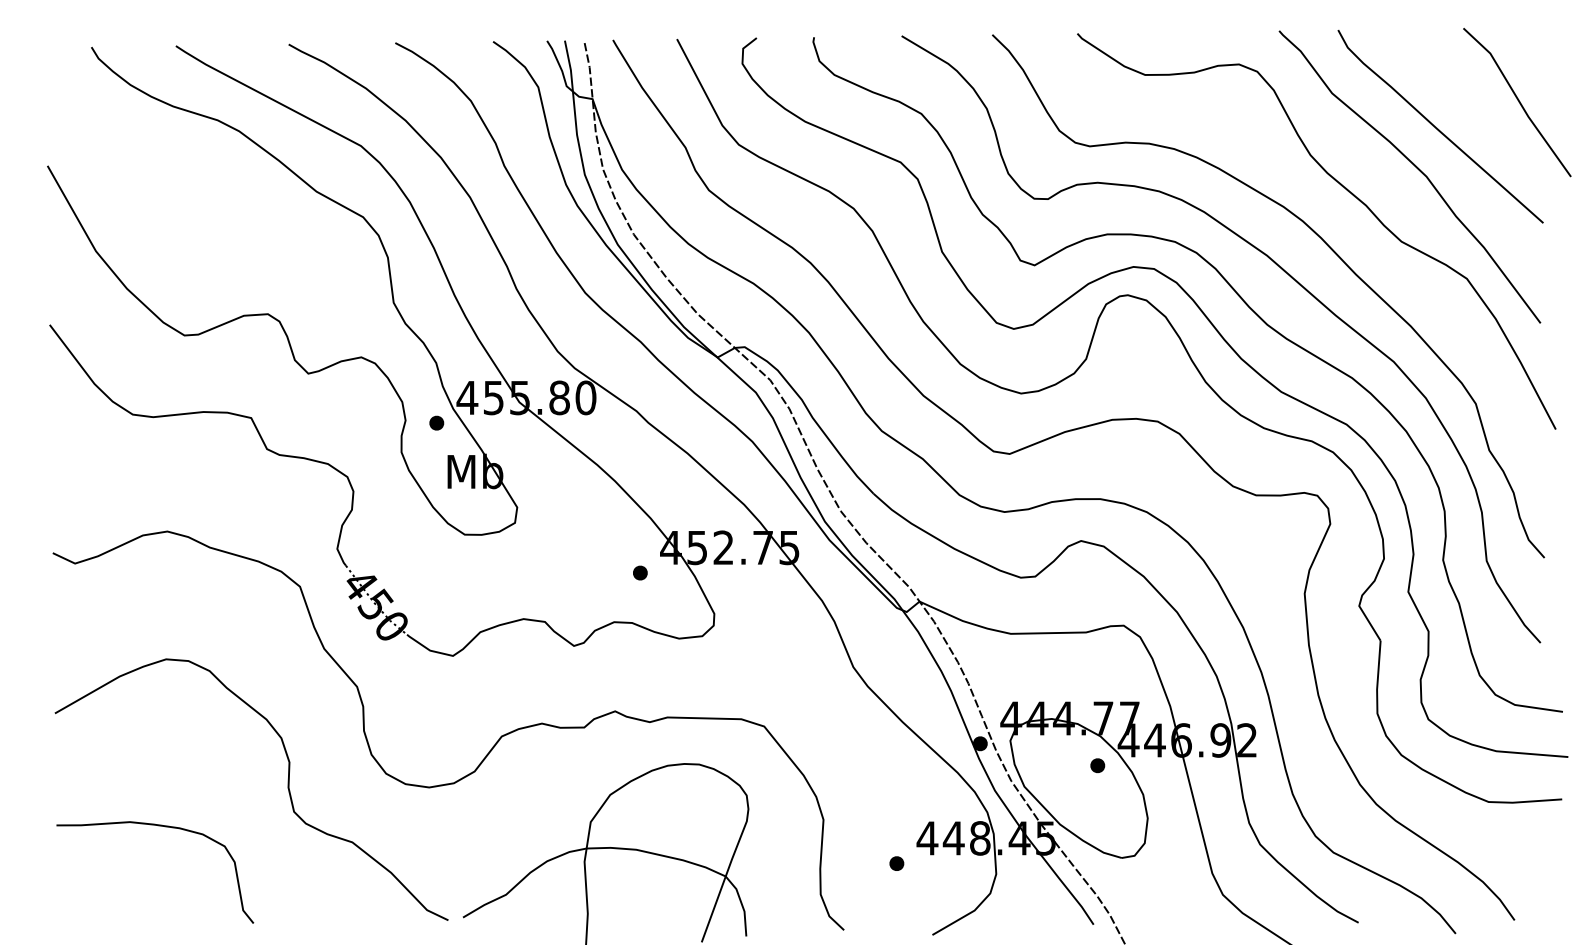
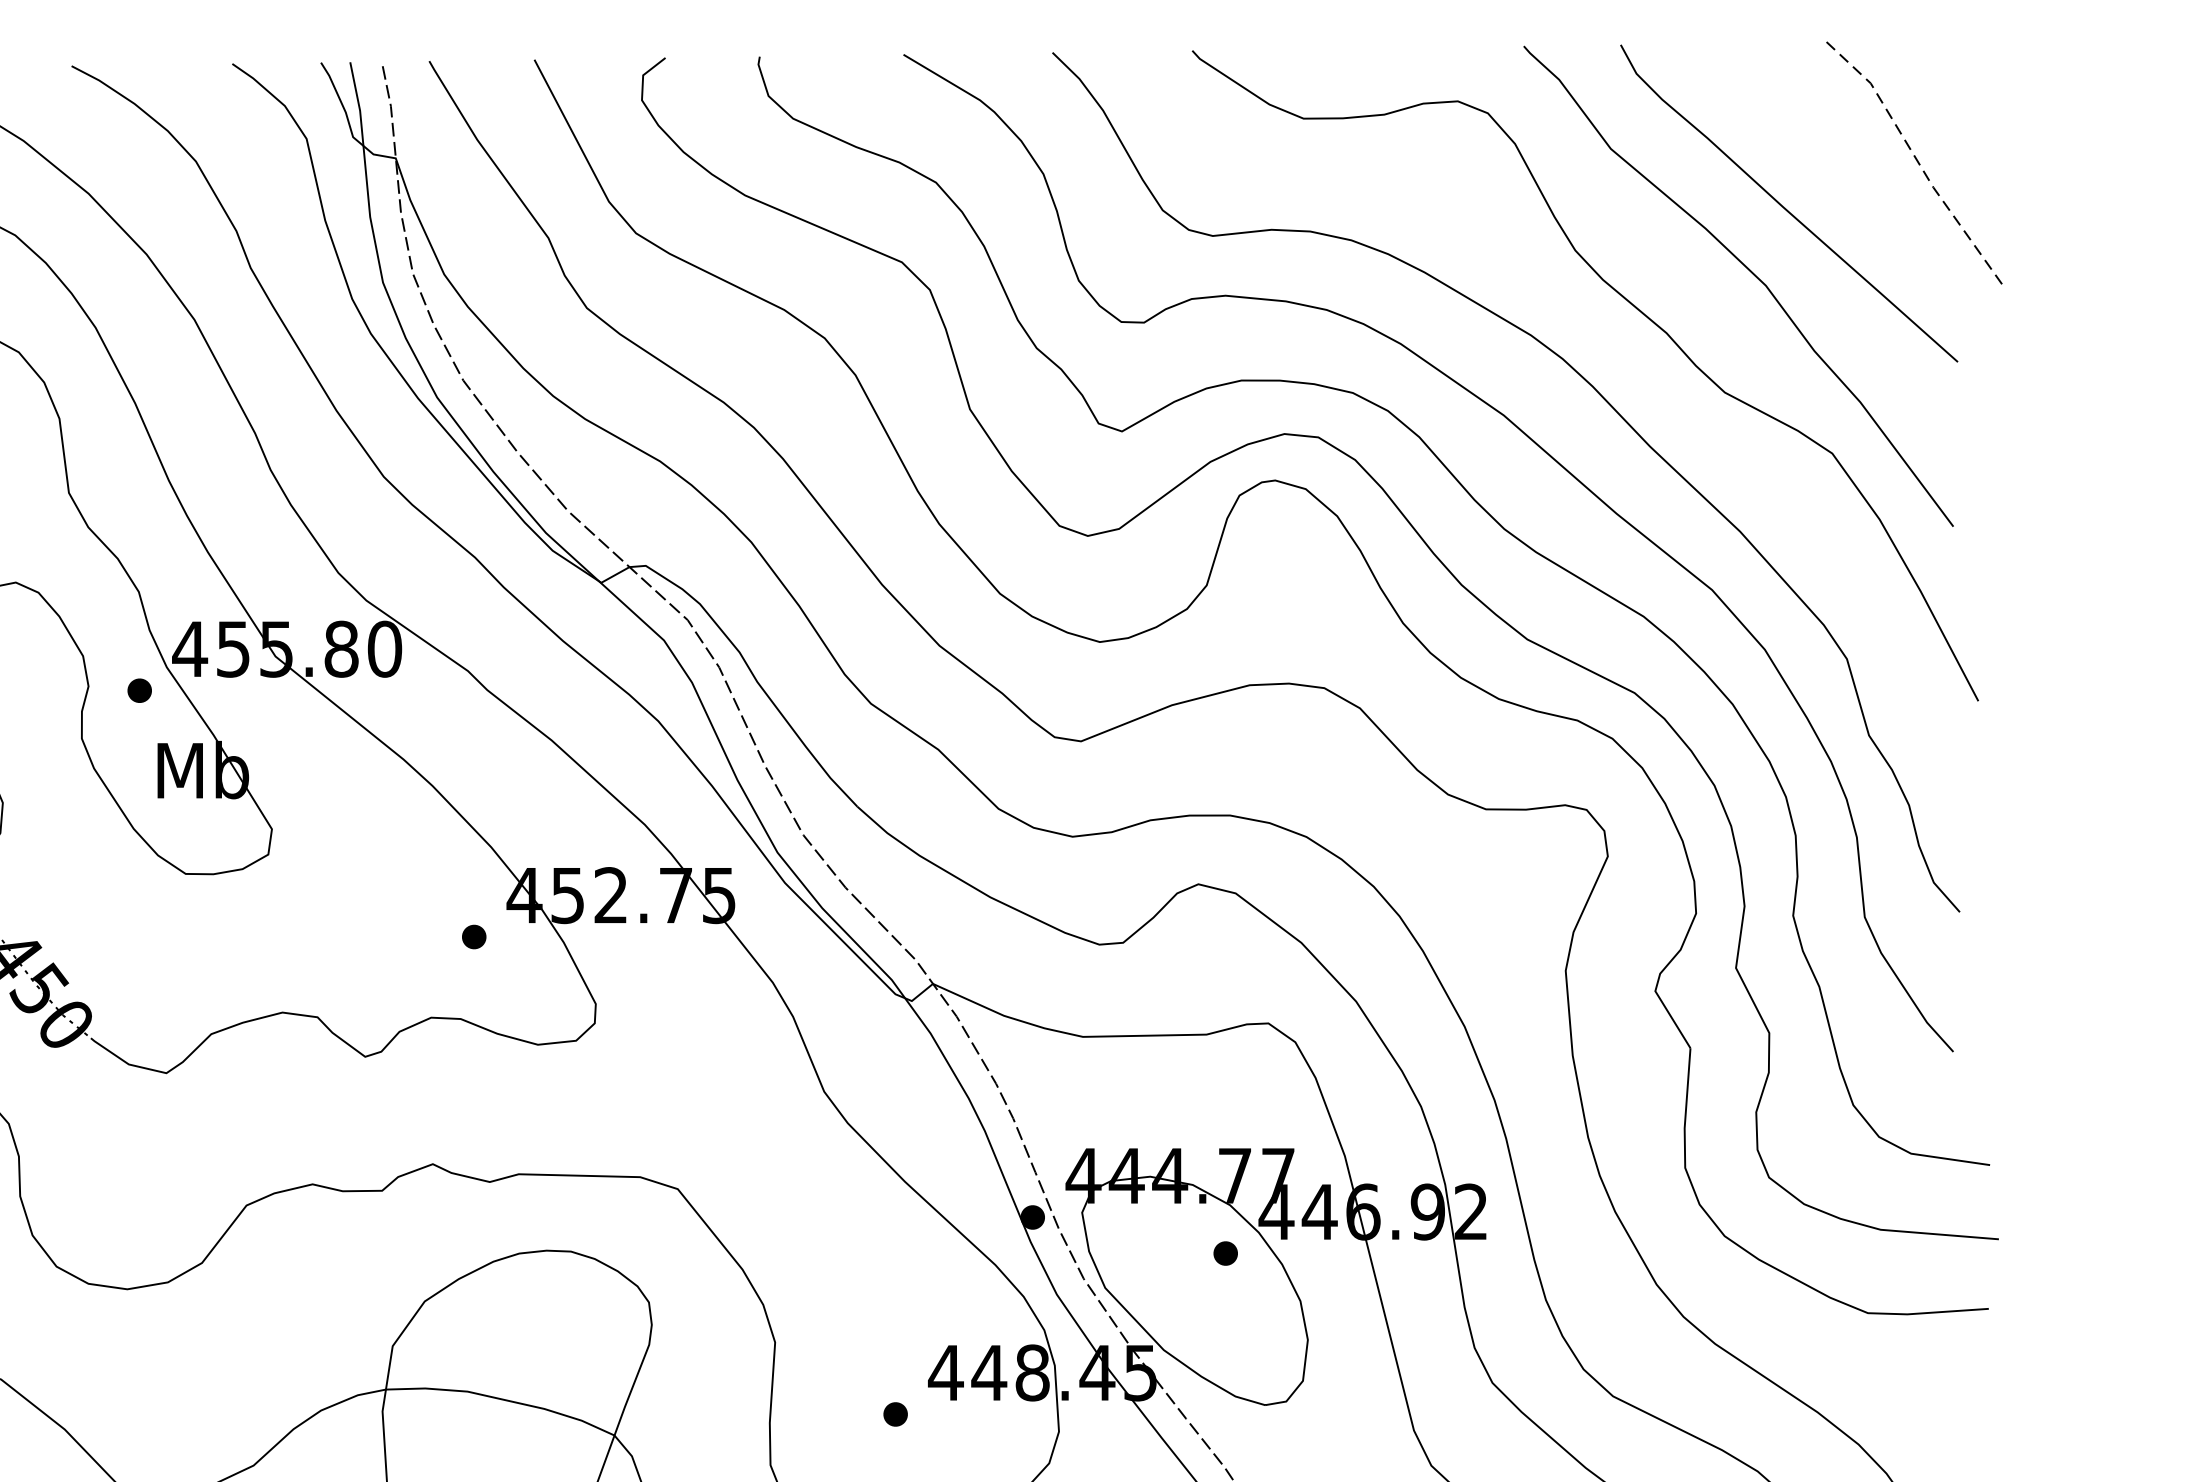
line: (1518, 100) -> (1917, 160), solid -> dashed

